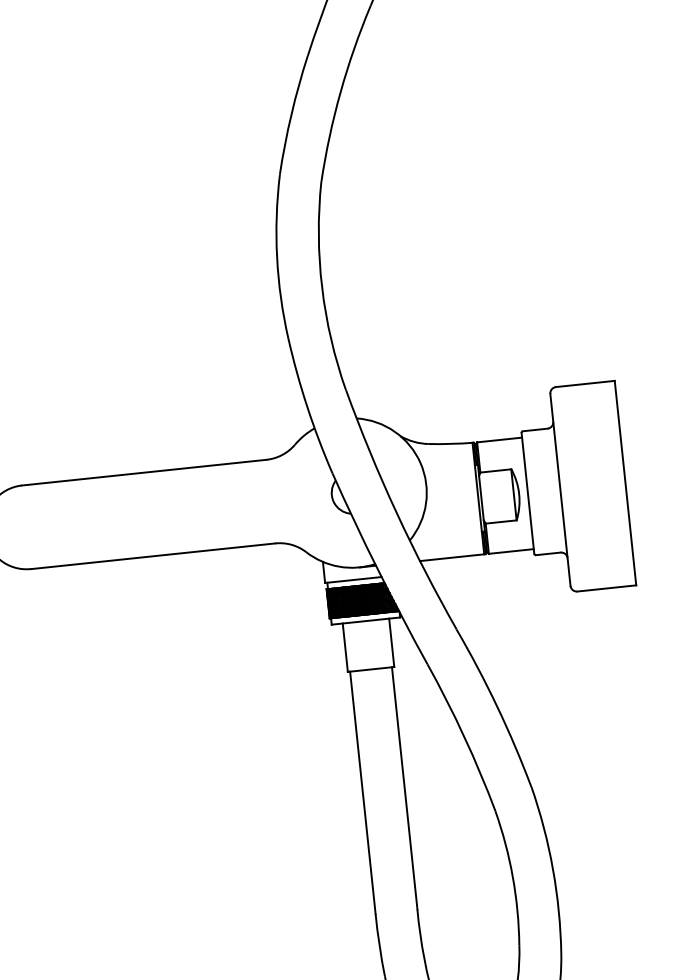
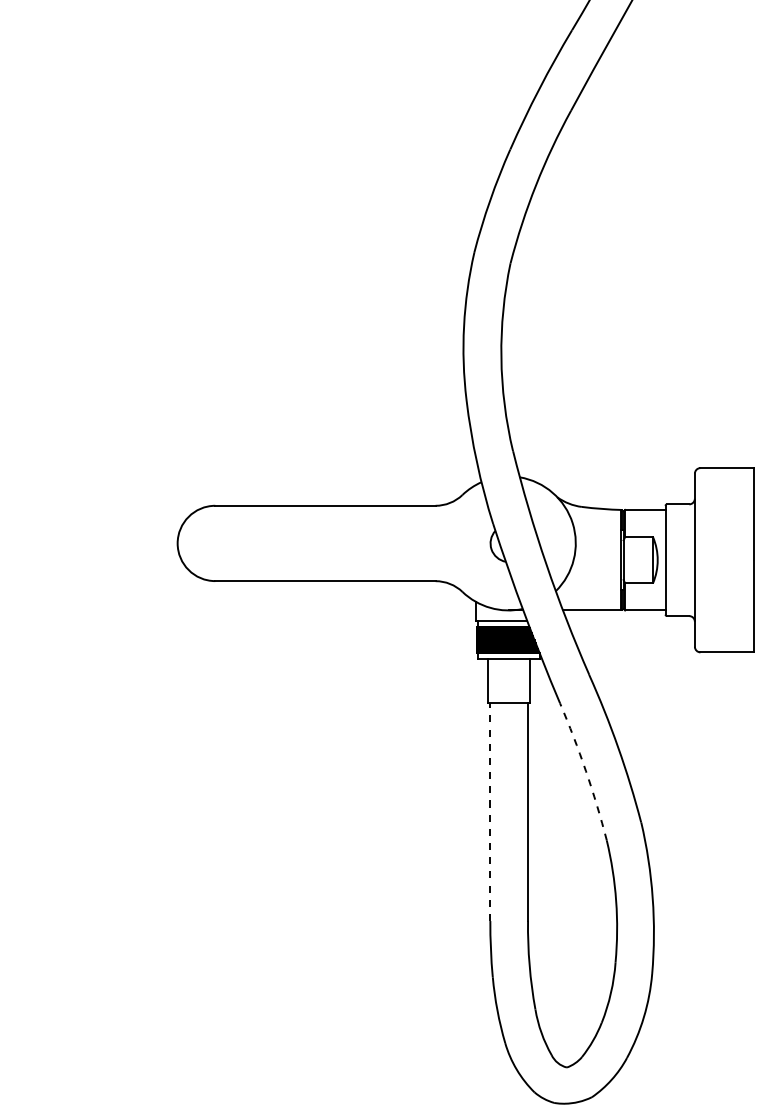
arc: (463, 737) -> (585, 771), solid -> dashed
line: (363, 792) -> (490, 811), solid -> dashed

